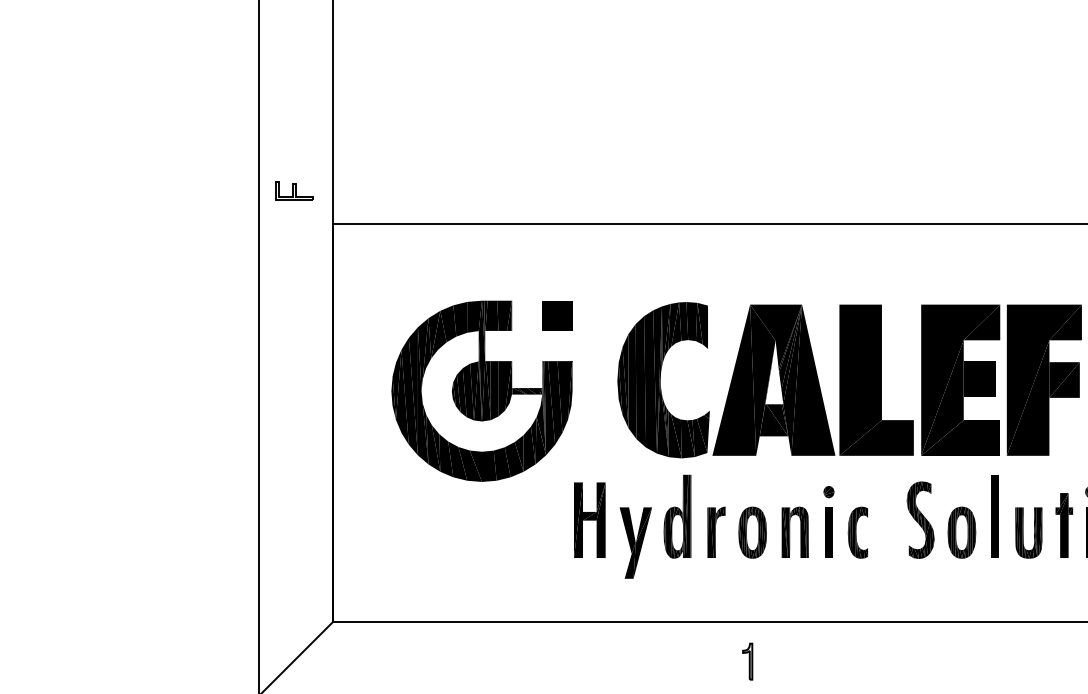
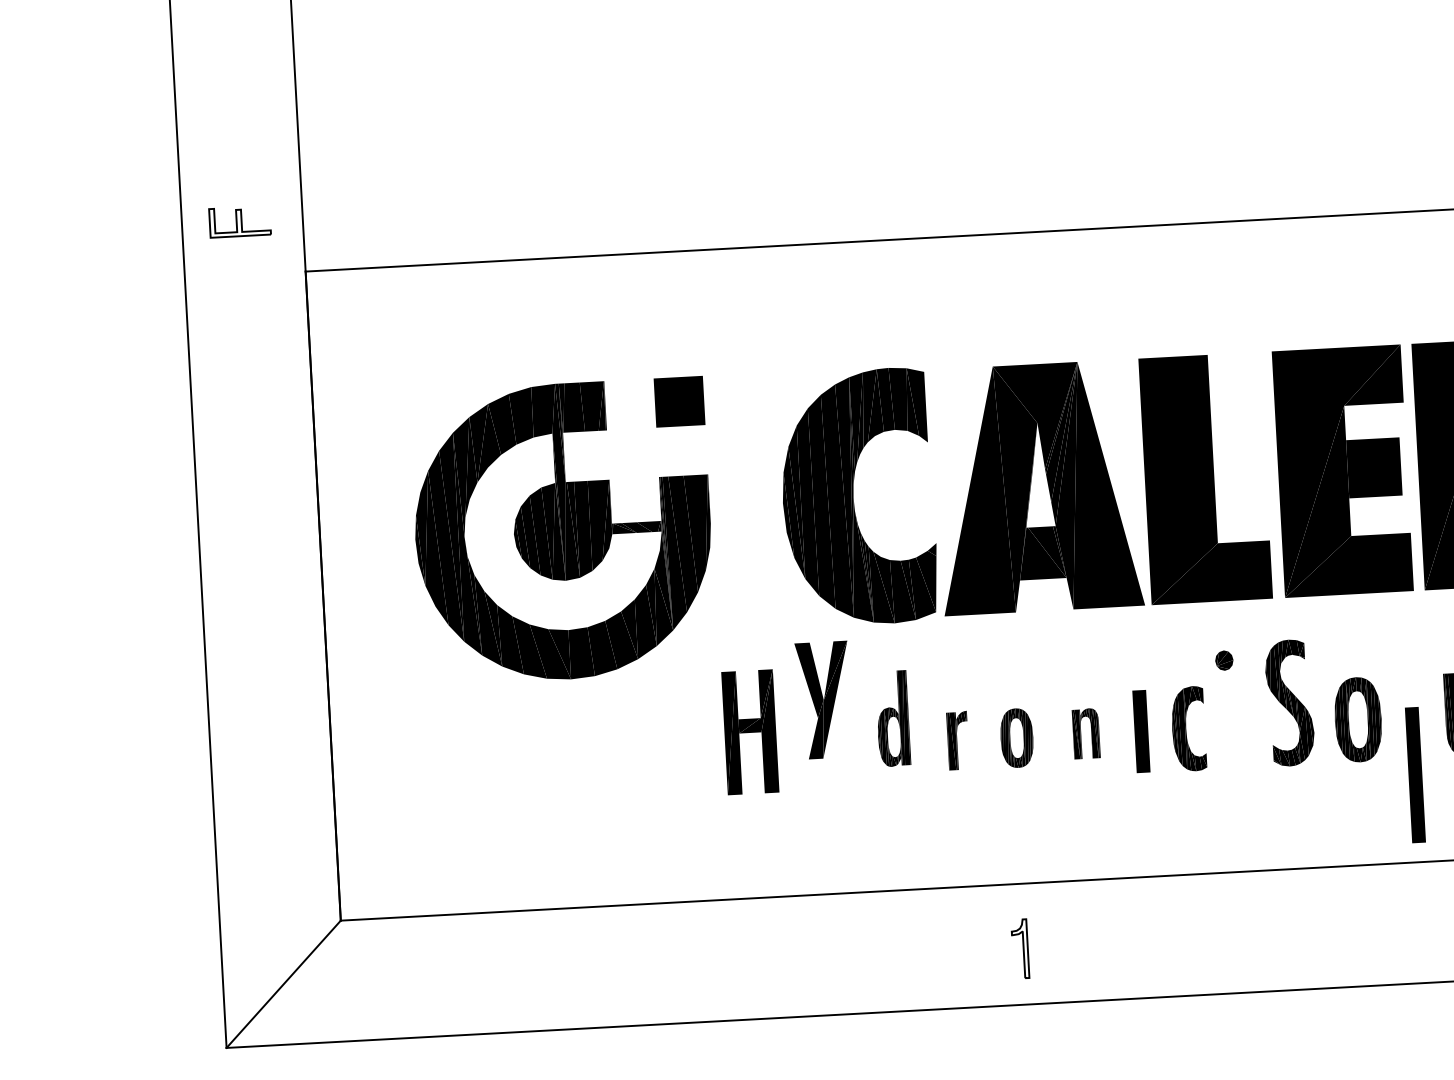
part: (828, 492) -> (1223, 661), moved
part: (677, 516) -> (892, 718), size x0.7
part: (994, 516) -> (1414, 775), moved
part: (716, 531) -> (957, 739), size x0.7
part: (794, 531) -> (1085, 732), size x0.6
part: (752, 532) -> (1016, 737), size x0.7
part: (635, 542) -> (823, 699), moved

